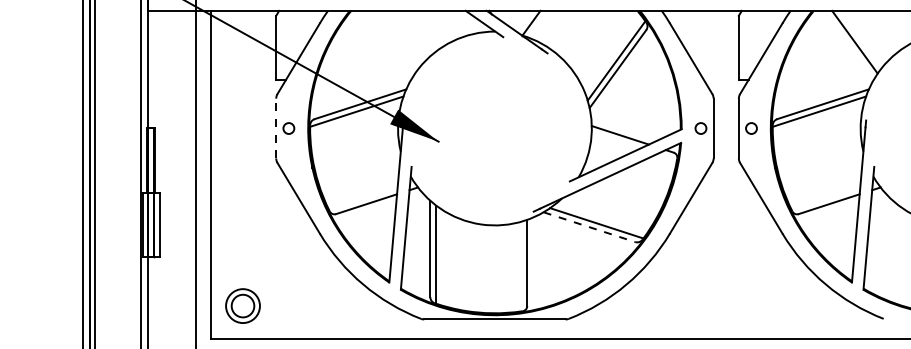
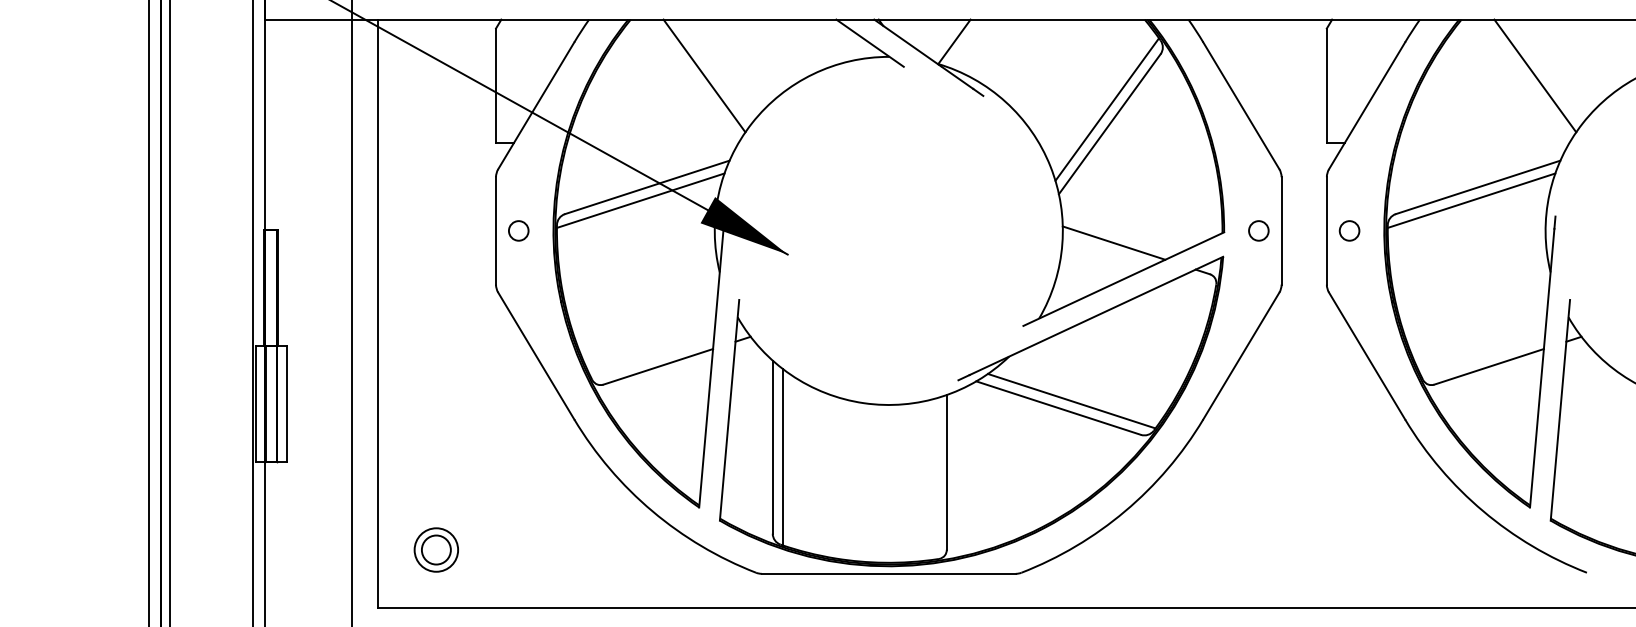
line: (392, 41) -> (704, 74), added
line: (276, 128) -> (496, 230), dashed -> solid
line: (589, 227) -> (1058, 408), dashed -> solid
part: (242, 306) -> (435, 550), size x0.71

